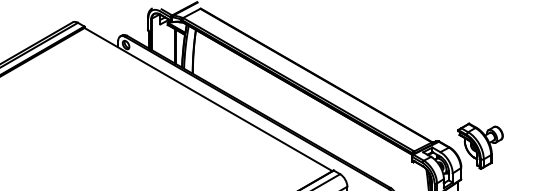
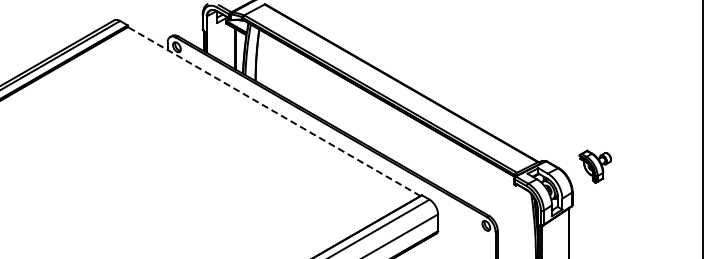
line: (208, 99) -> (274, 111), solid -> dashed
part: (480, 146) -> (595, 166), size x0.6

